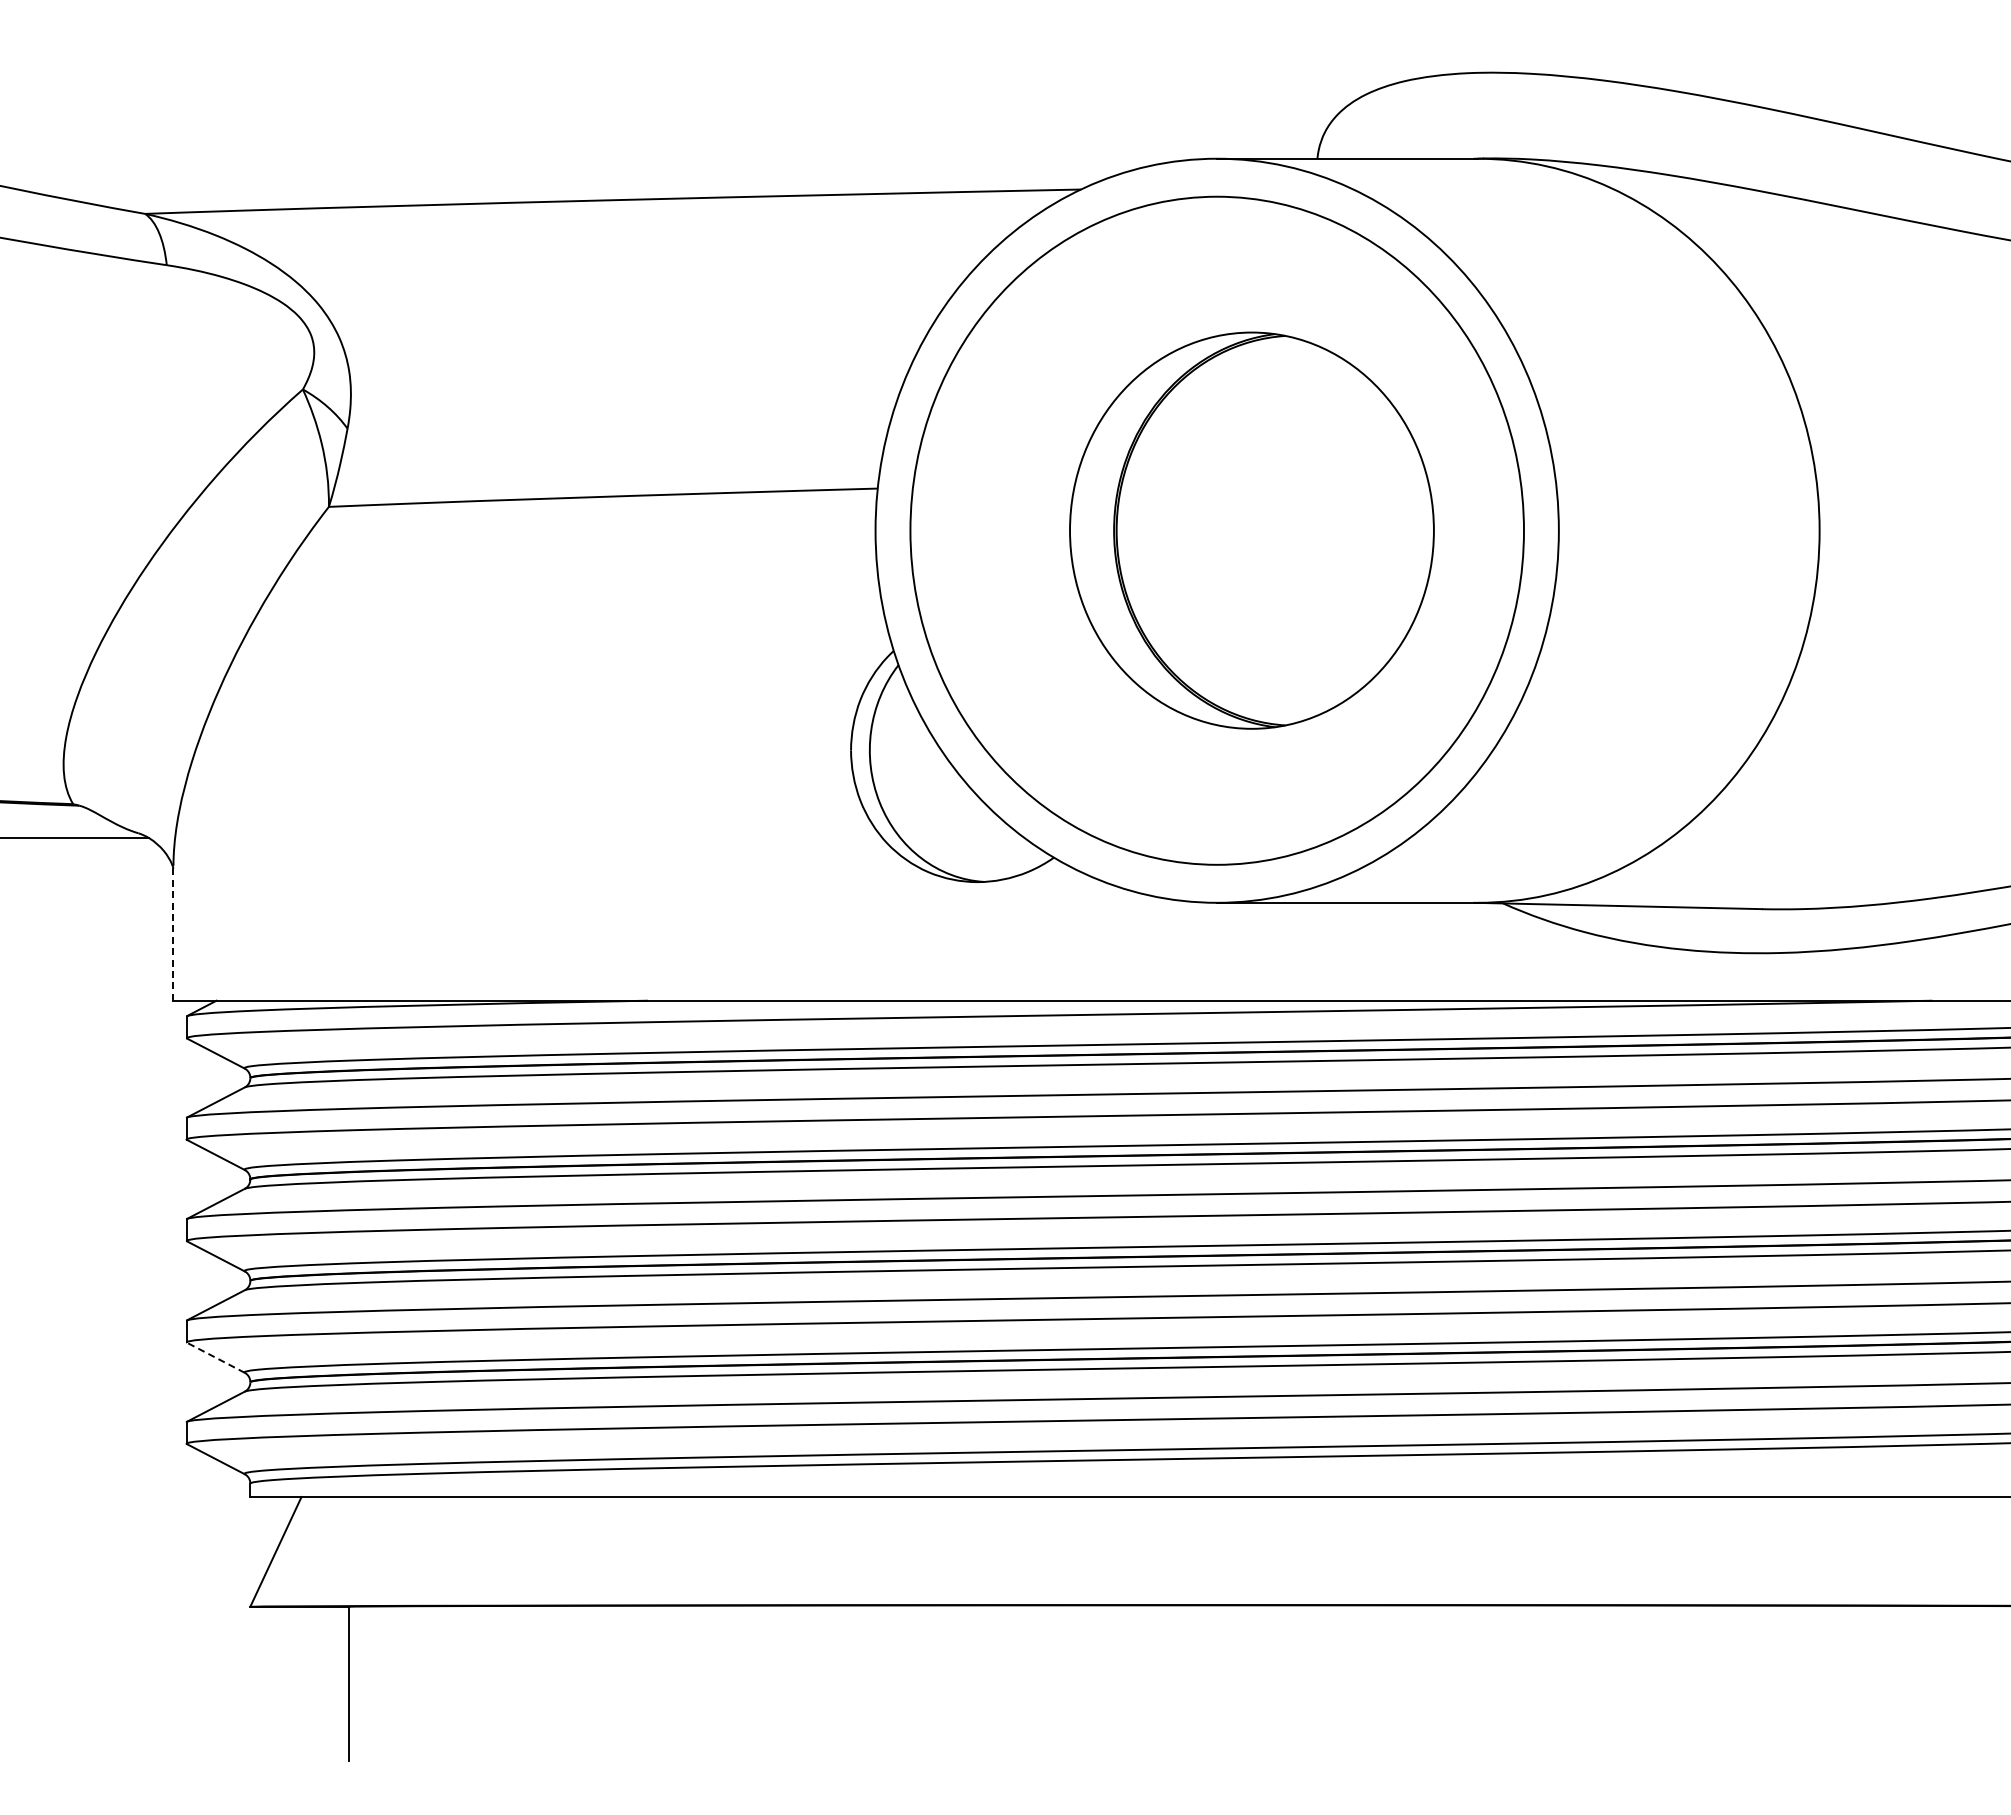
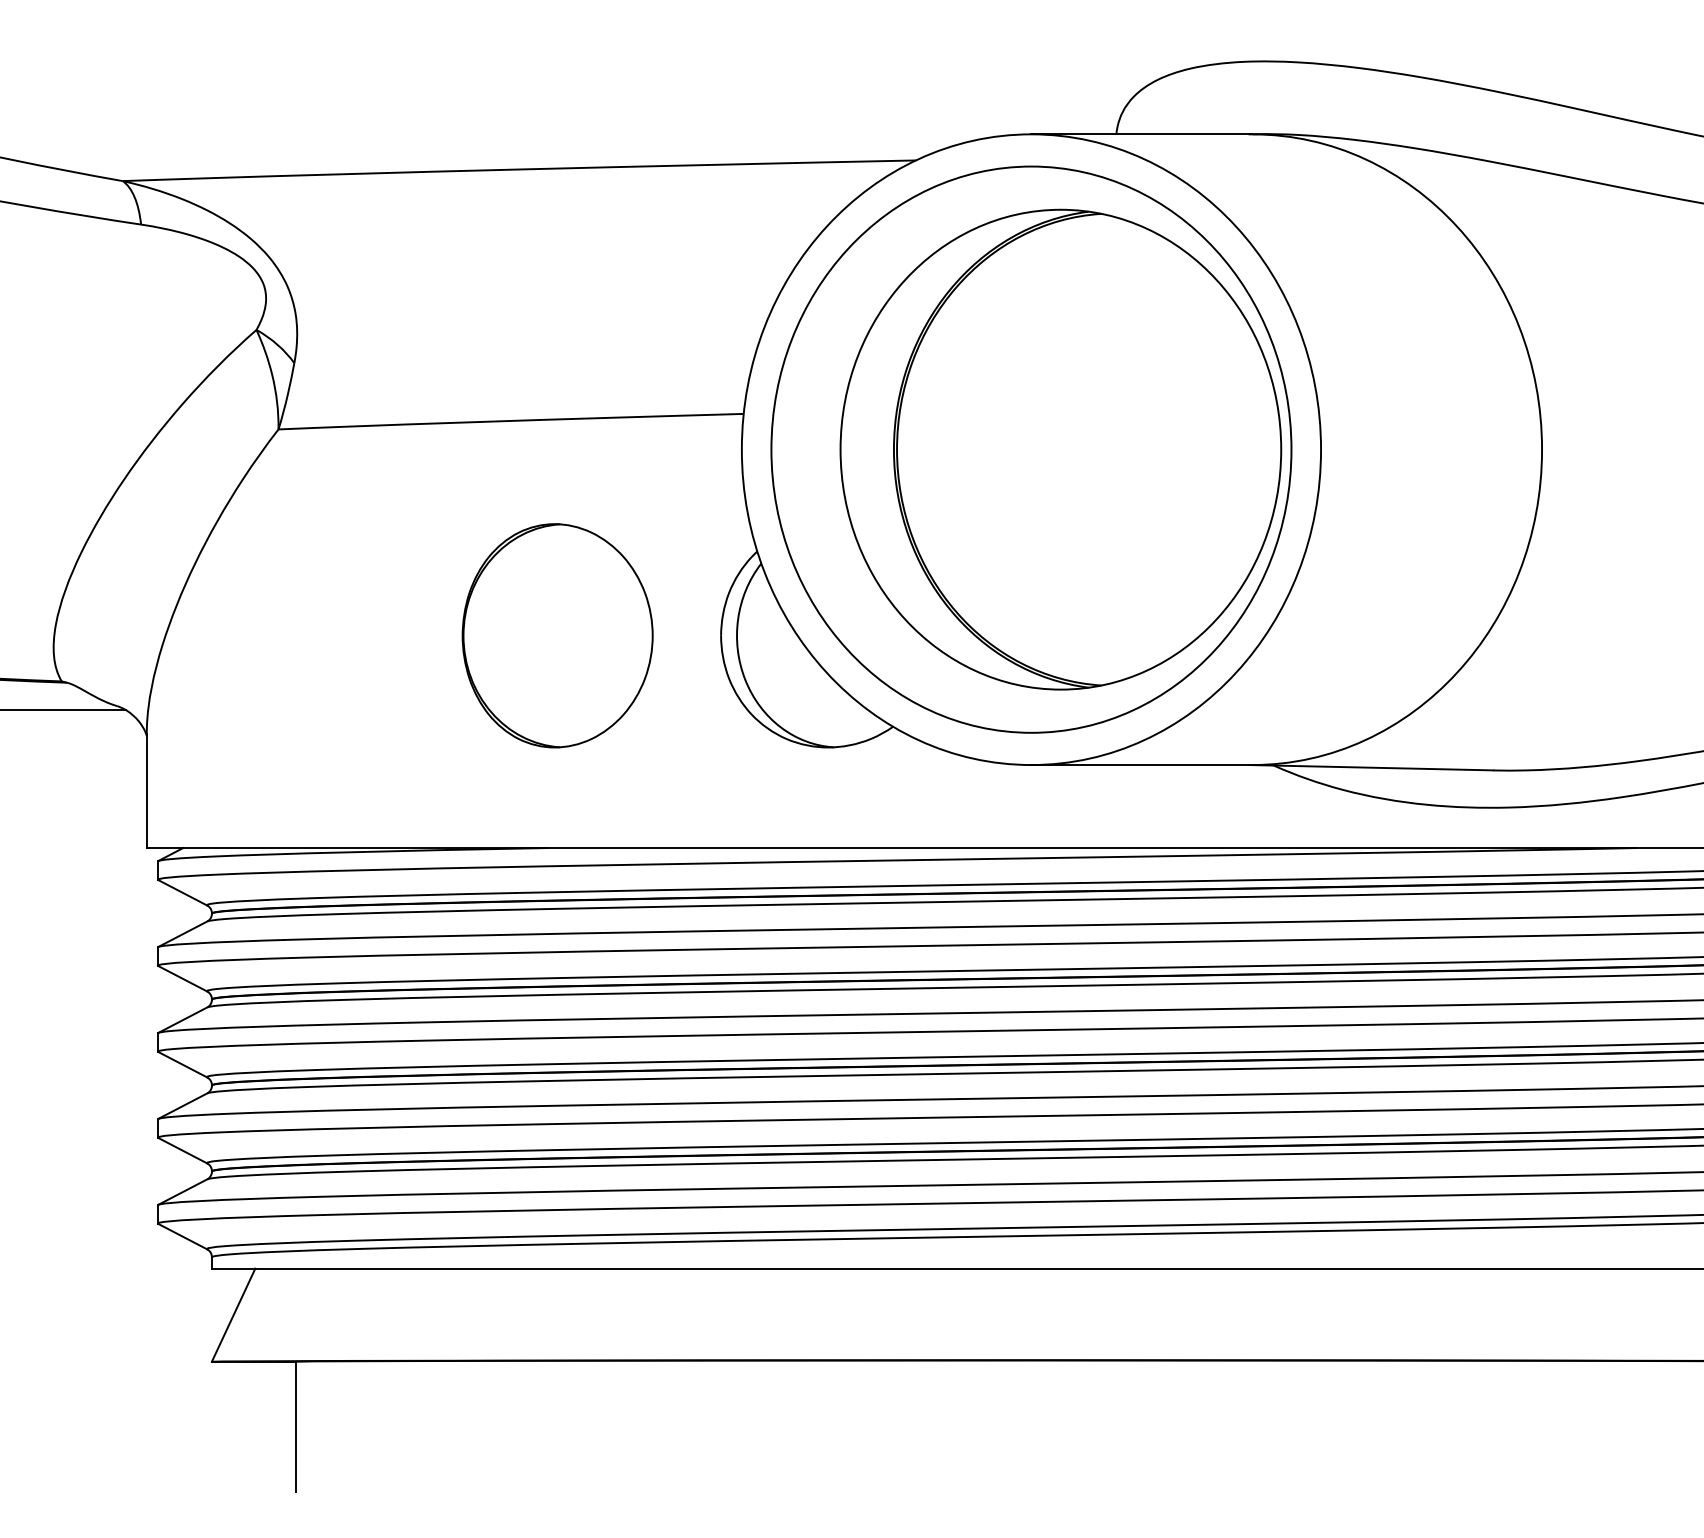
part: (1251, 530) -> (1060, 449), size x1.43
part: (658, 749) -> (557, 635), added
line: (173, 932) -> (146, 790), dashed -> solid
line: (216, 1357) -> (183, 1150), dashed -> solid

